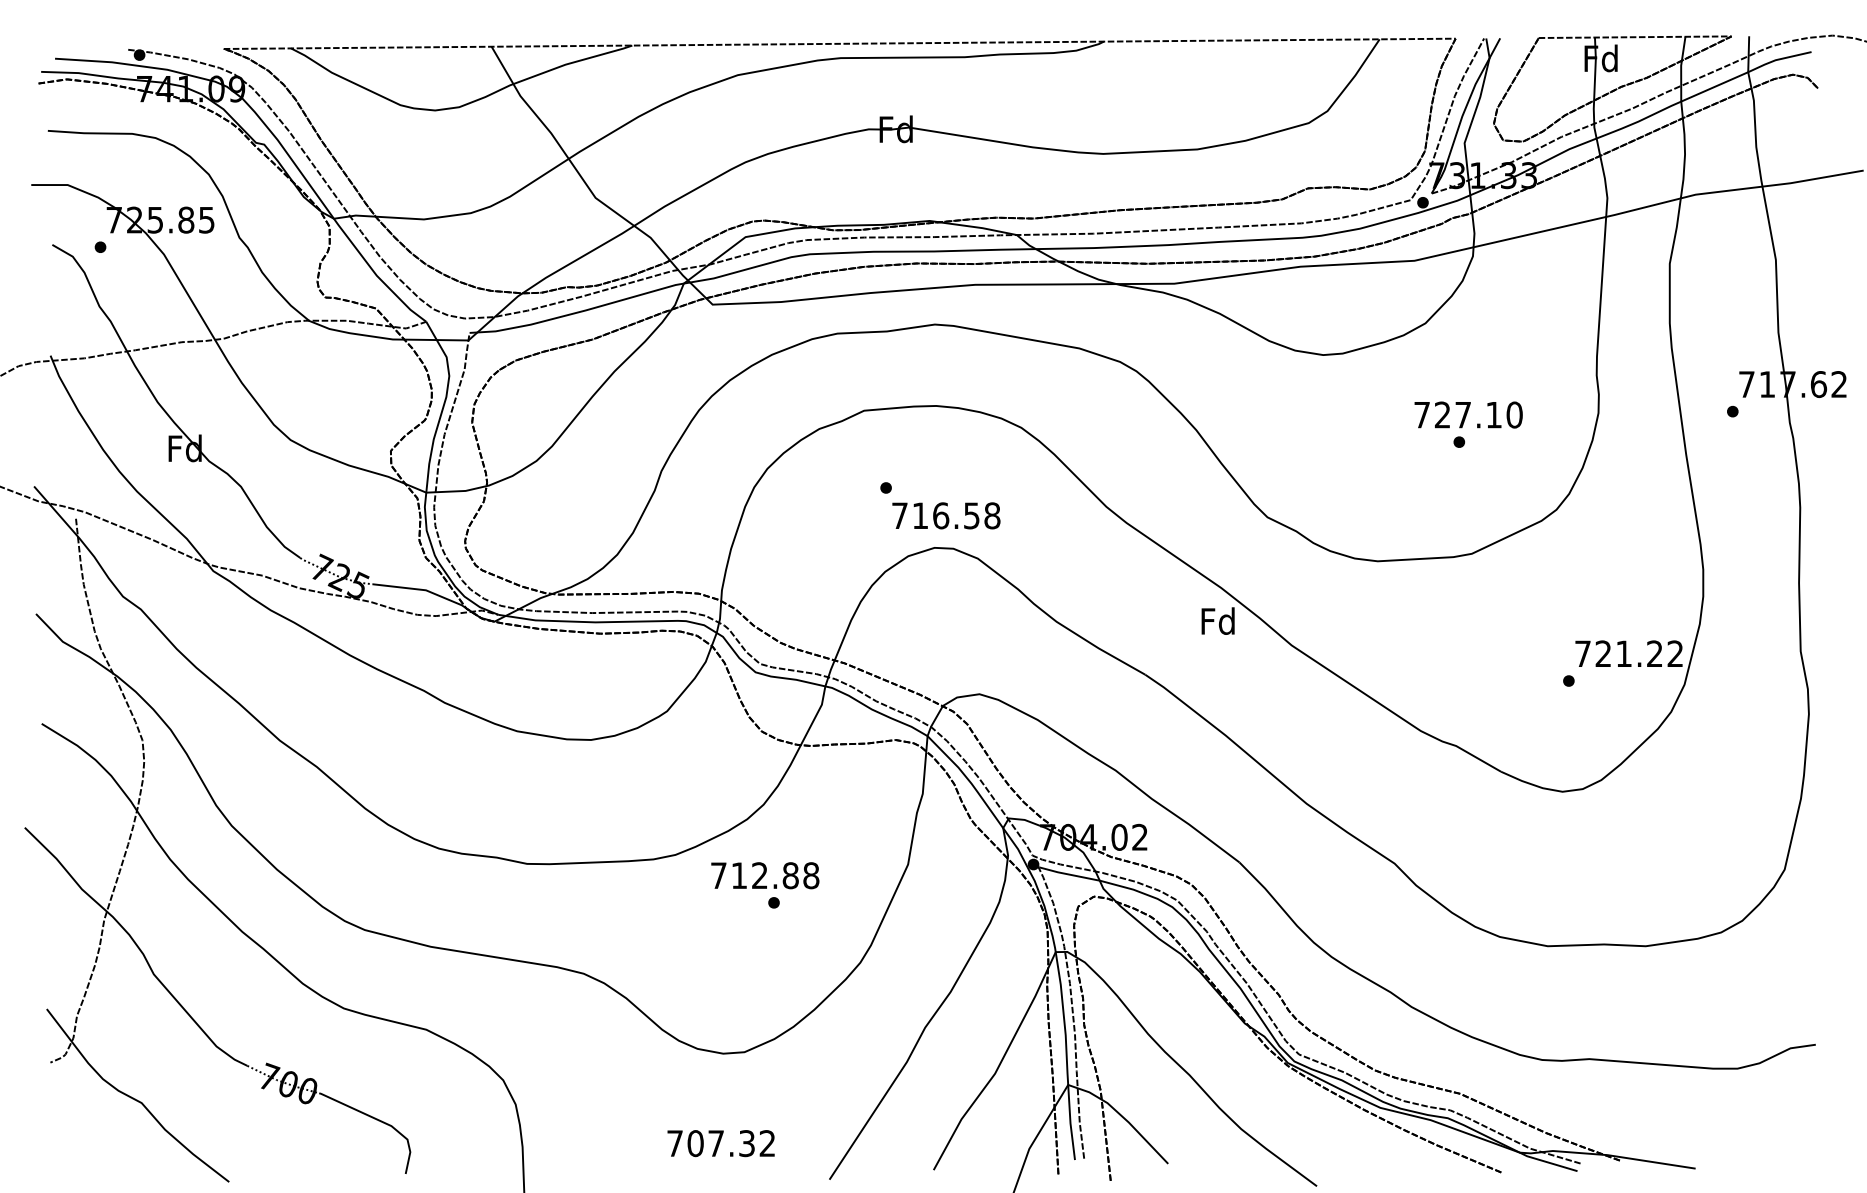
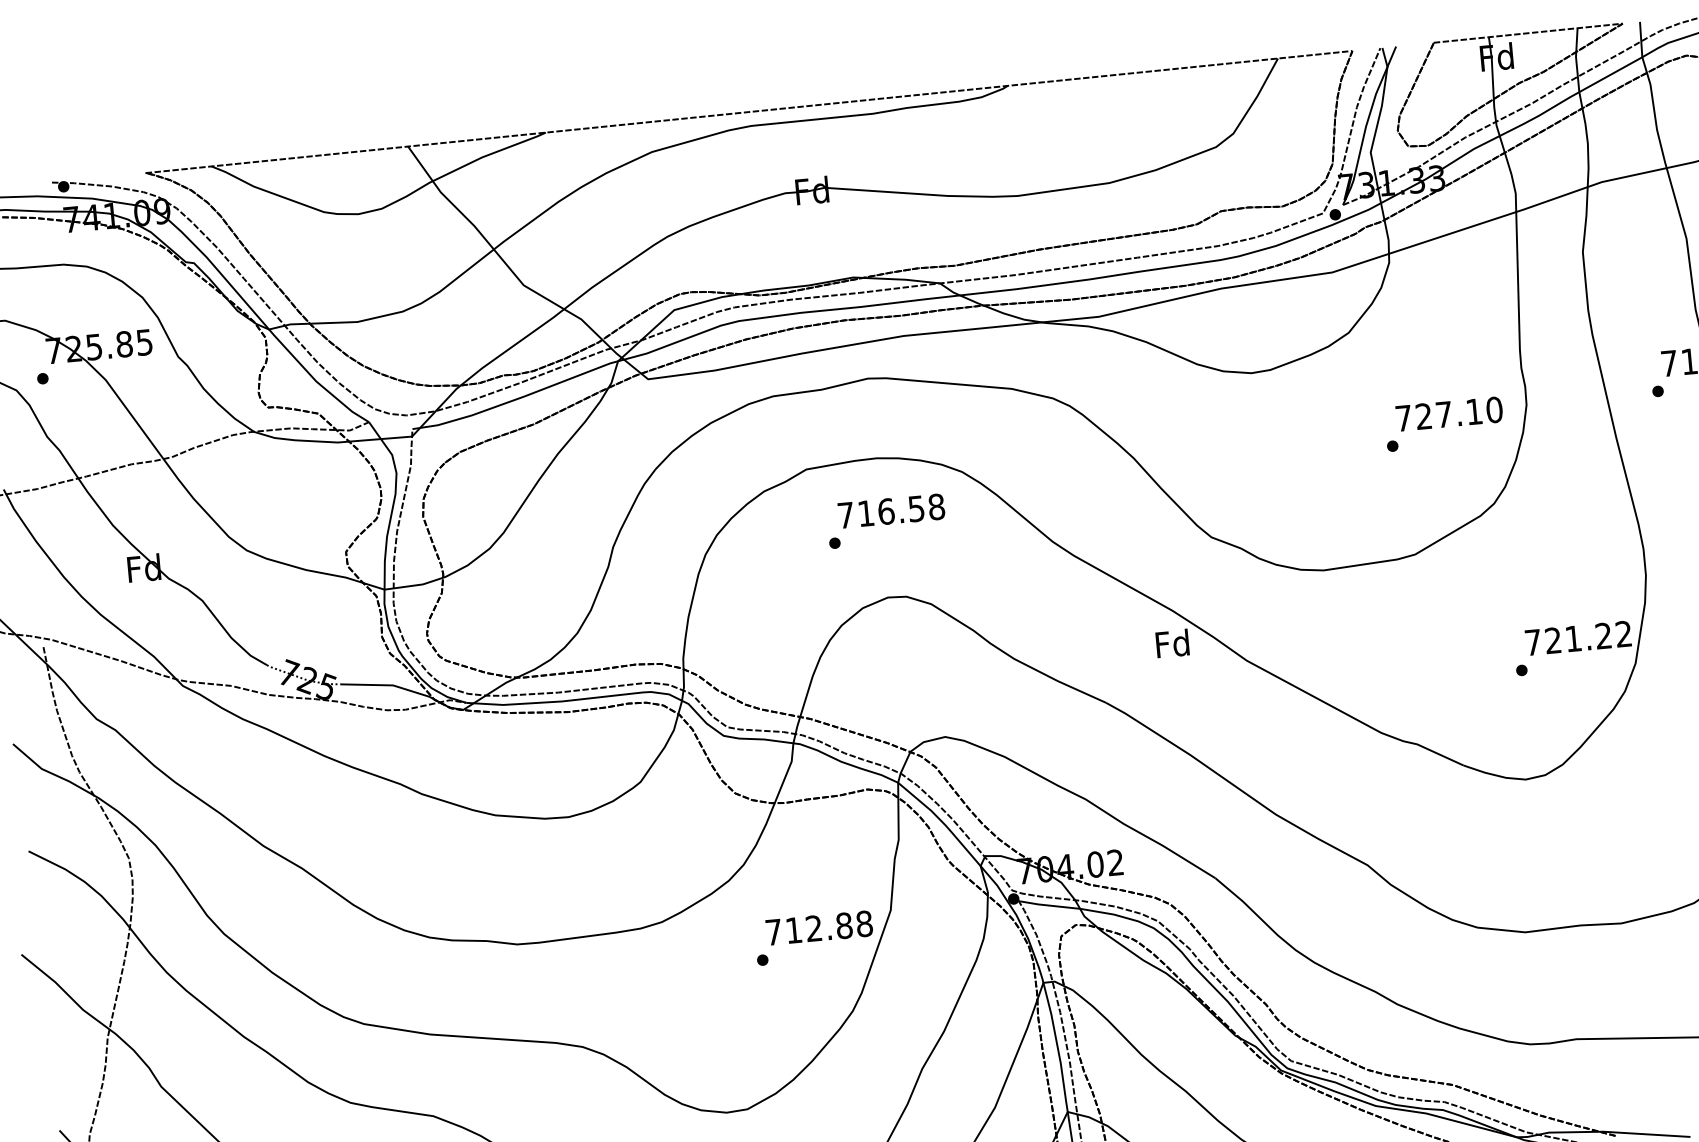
text: (1468, 414) -> (1449, 413), moved
text: (946, 515) -> (891, 510), moved
text: (765, 875) -> (819, 927), moved

